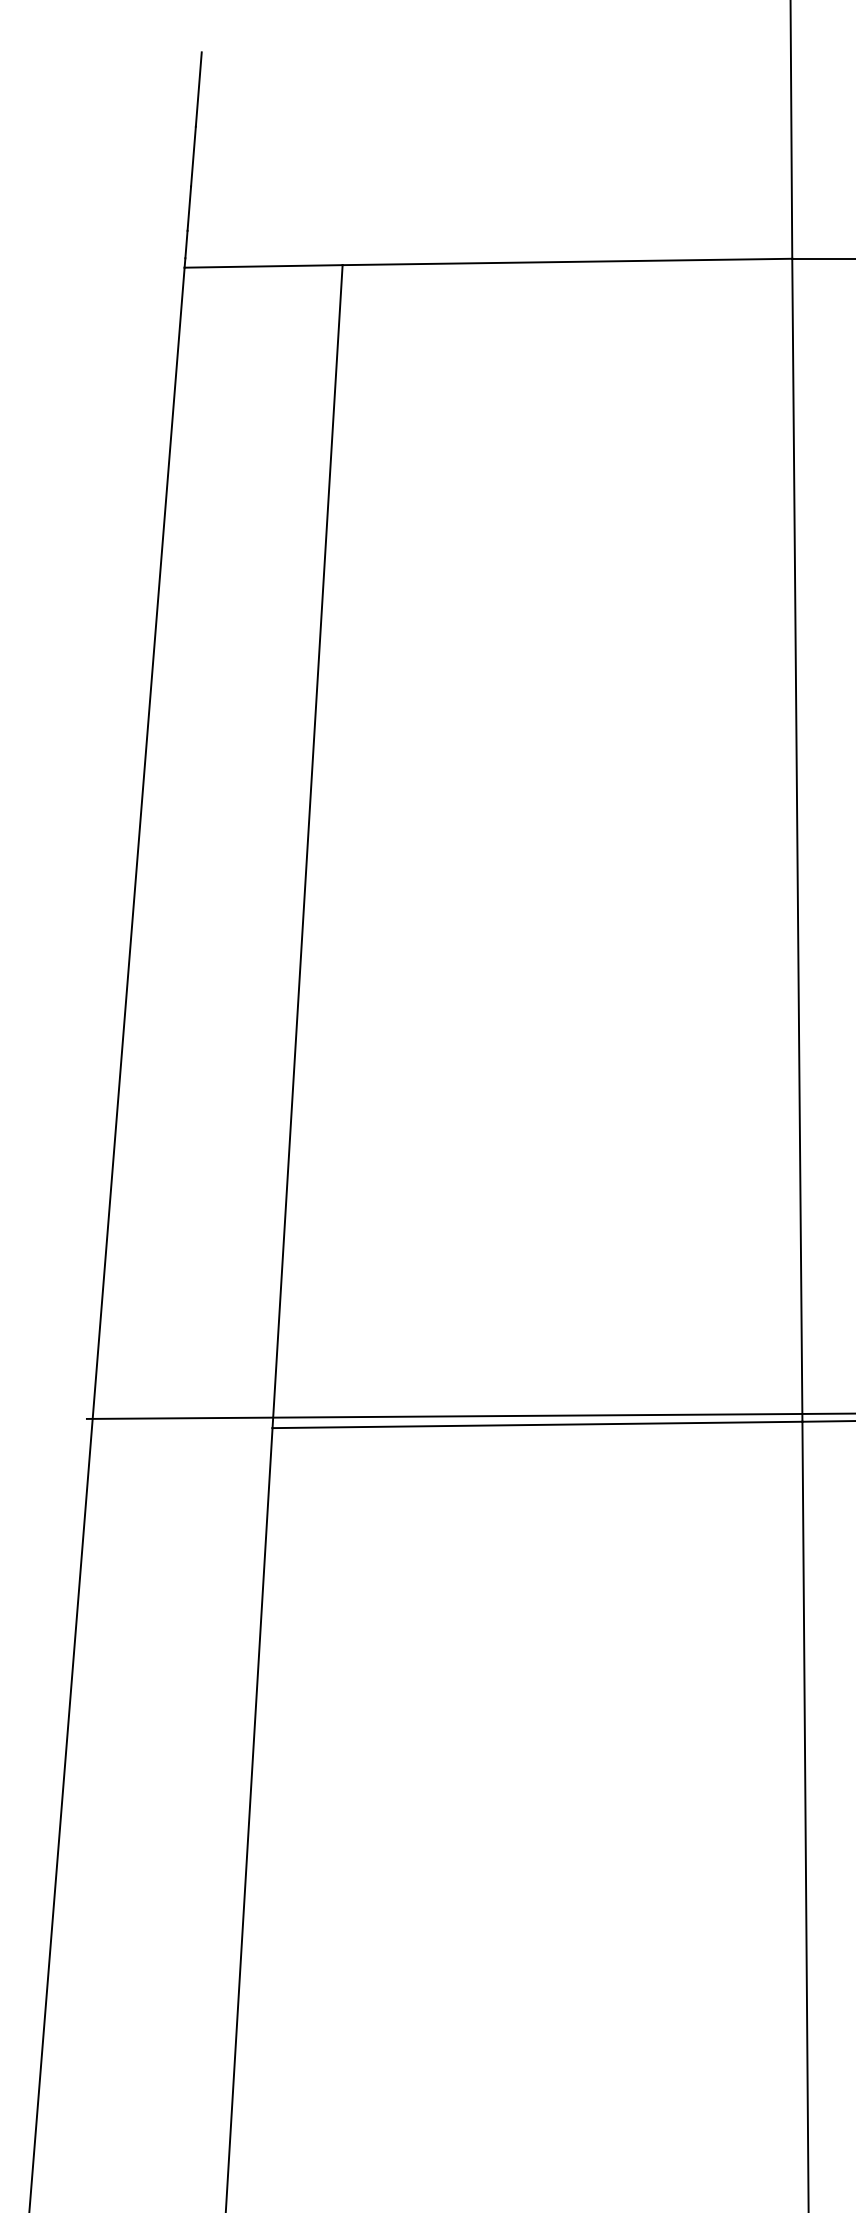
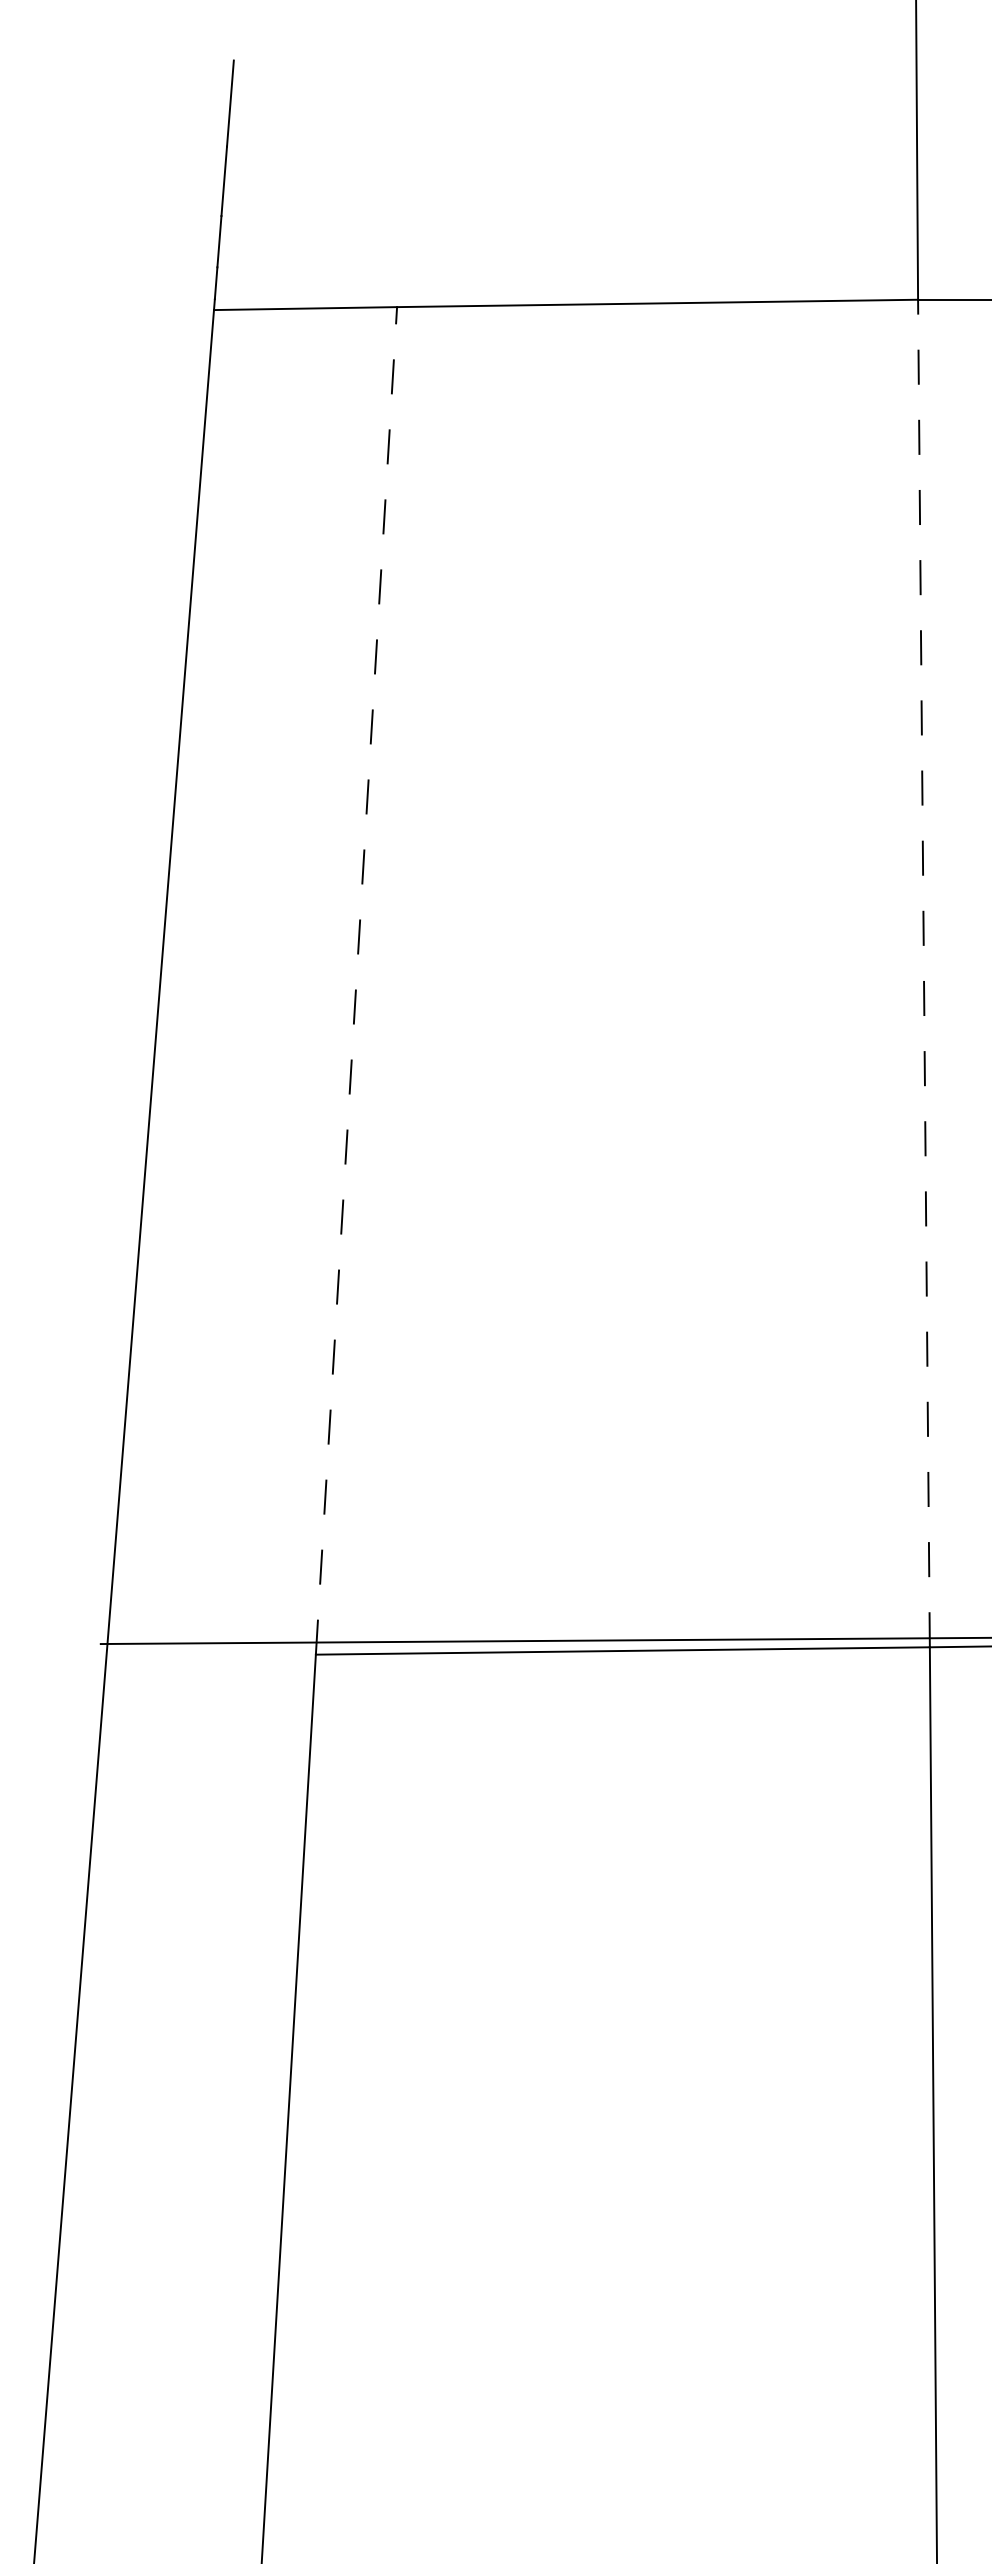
line: (797, 840) -> (924, 973), solid -> dashed
line: (307, 846) -> (356, 980), solid -> dashed

